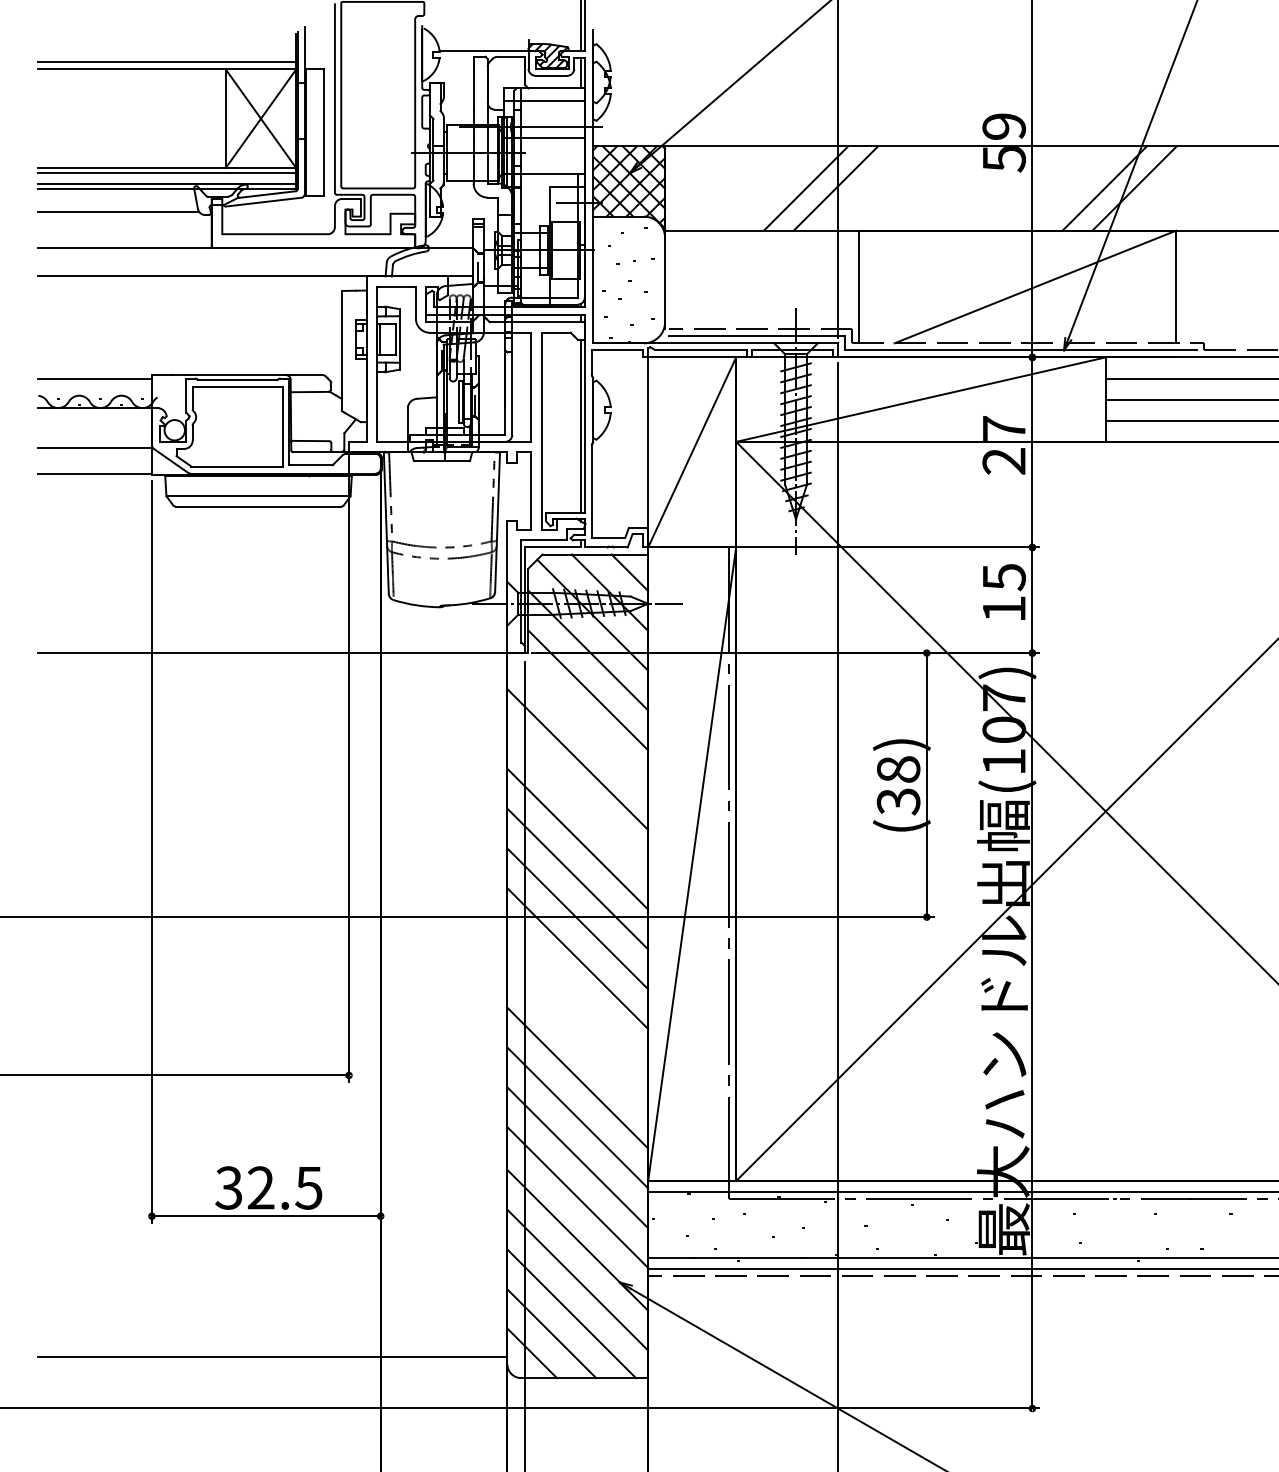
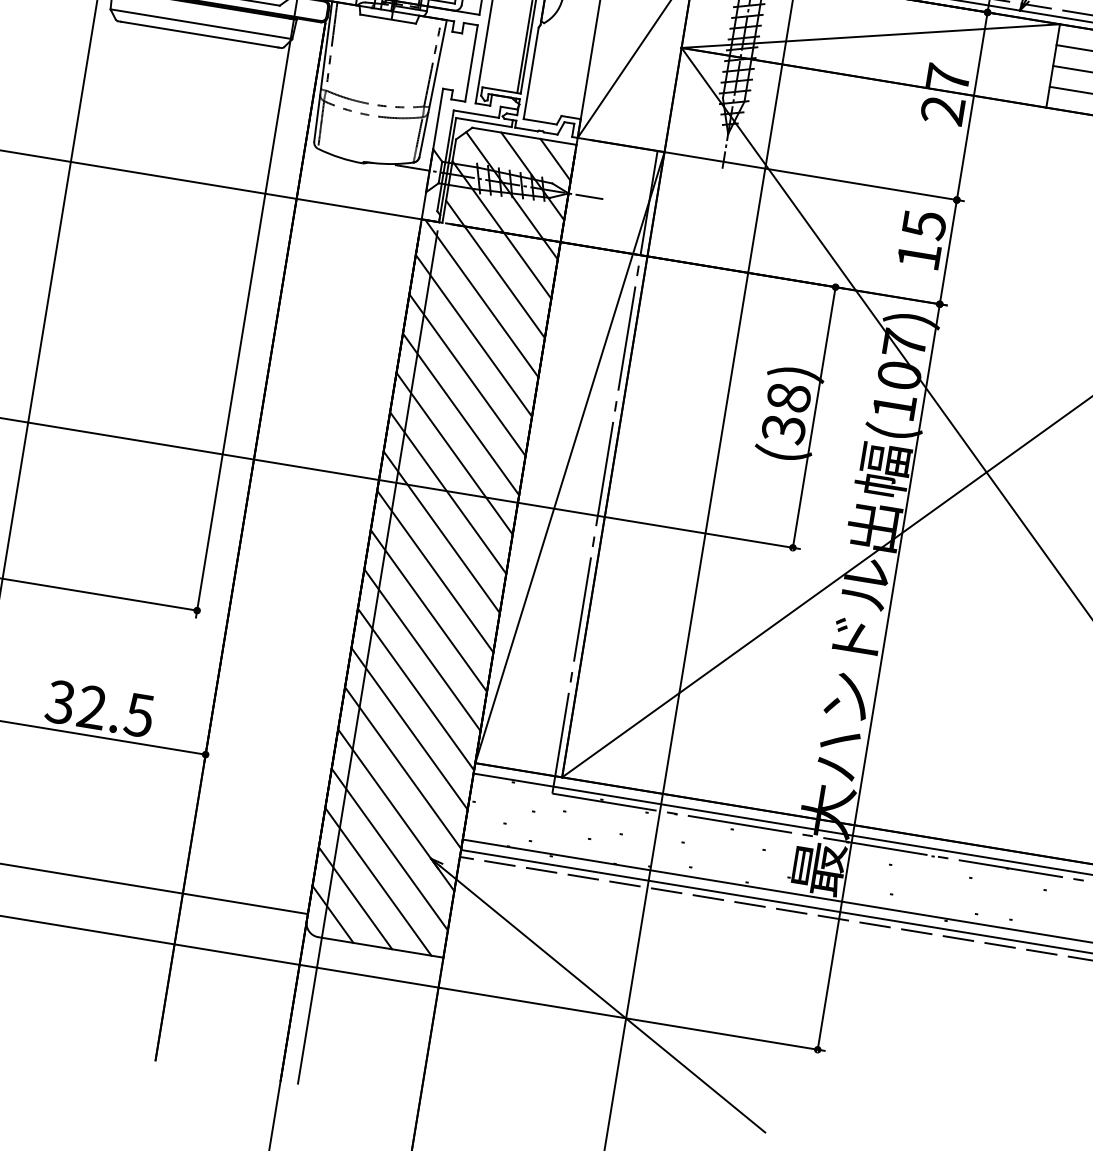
line: (579, 721) -> (481, 298), added
line: (577, 798) -> (467, 374), added
line: (577, 998) -> (435, 571), added
line: (577, 1037) -> (428, 610), added

